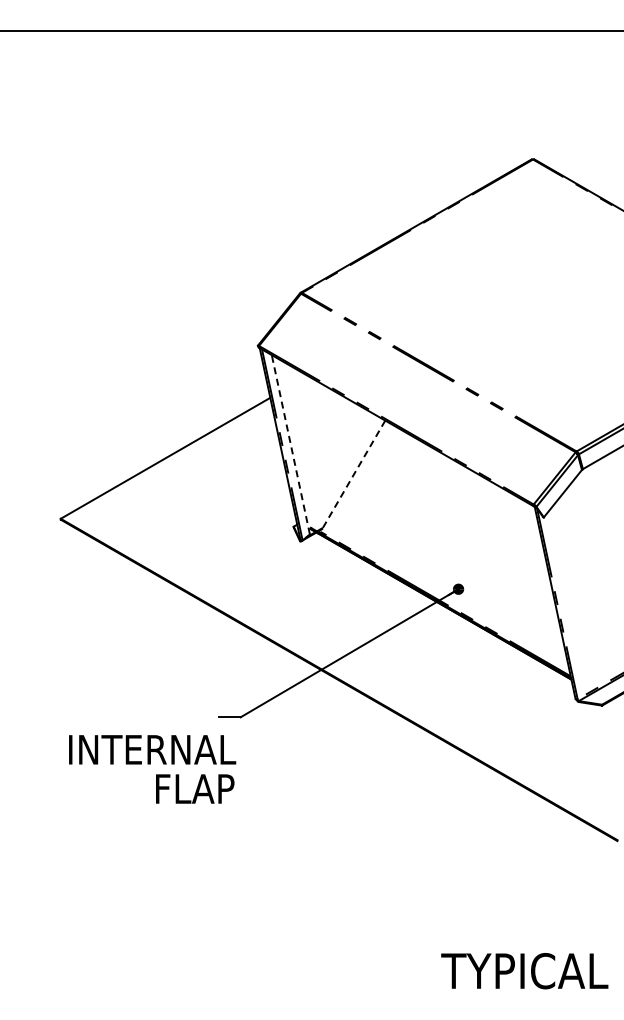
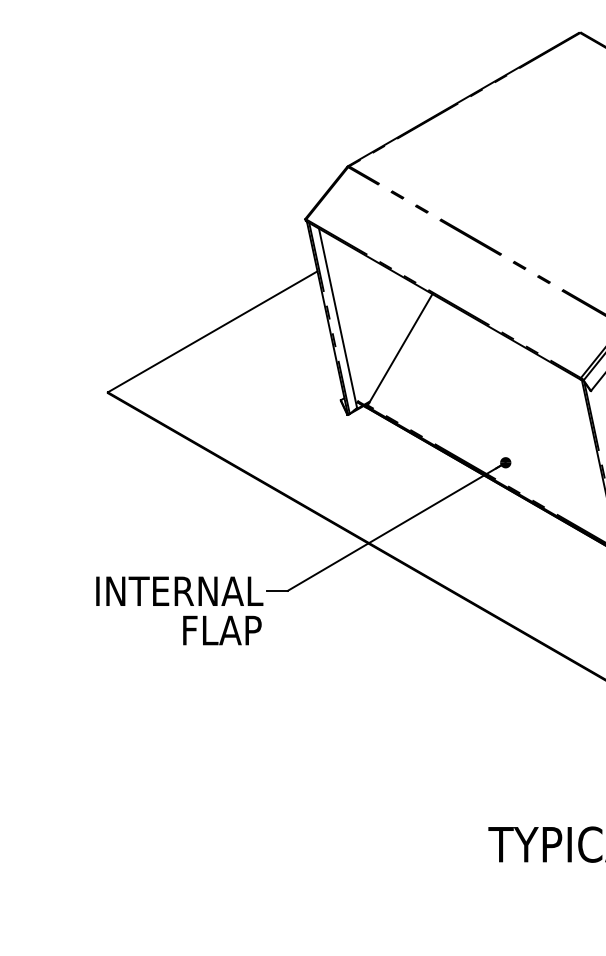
line: (290, 444) -> (337, 318), dashed -> solid
line: (352, 476) -> (399, 350), dashed -> solid
text: (152, 769) -> (179, 611), moved

